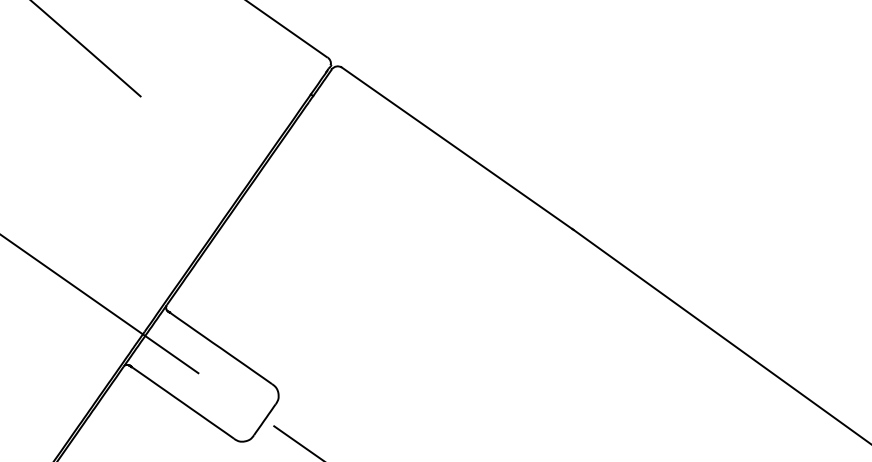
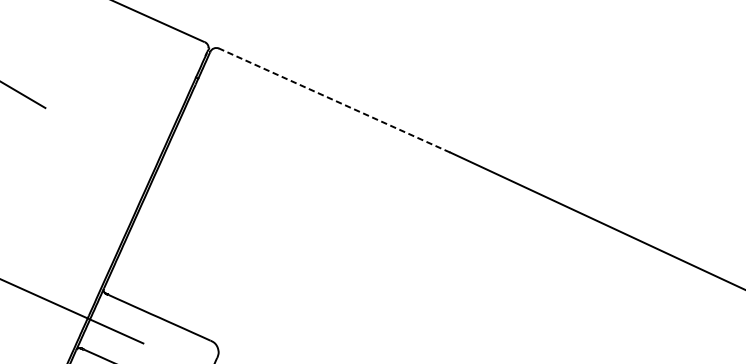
line: (457, 148) -> (334, 100), solid -> dashed

